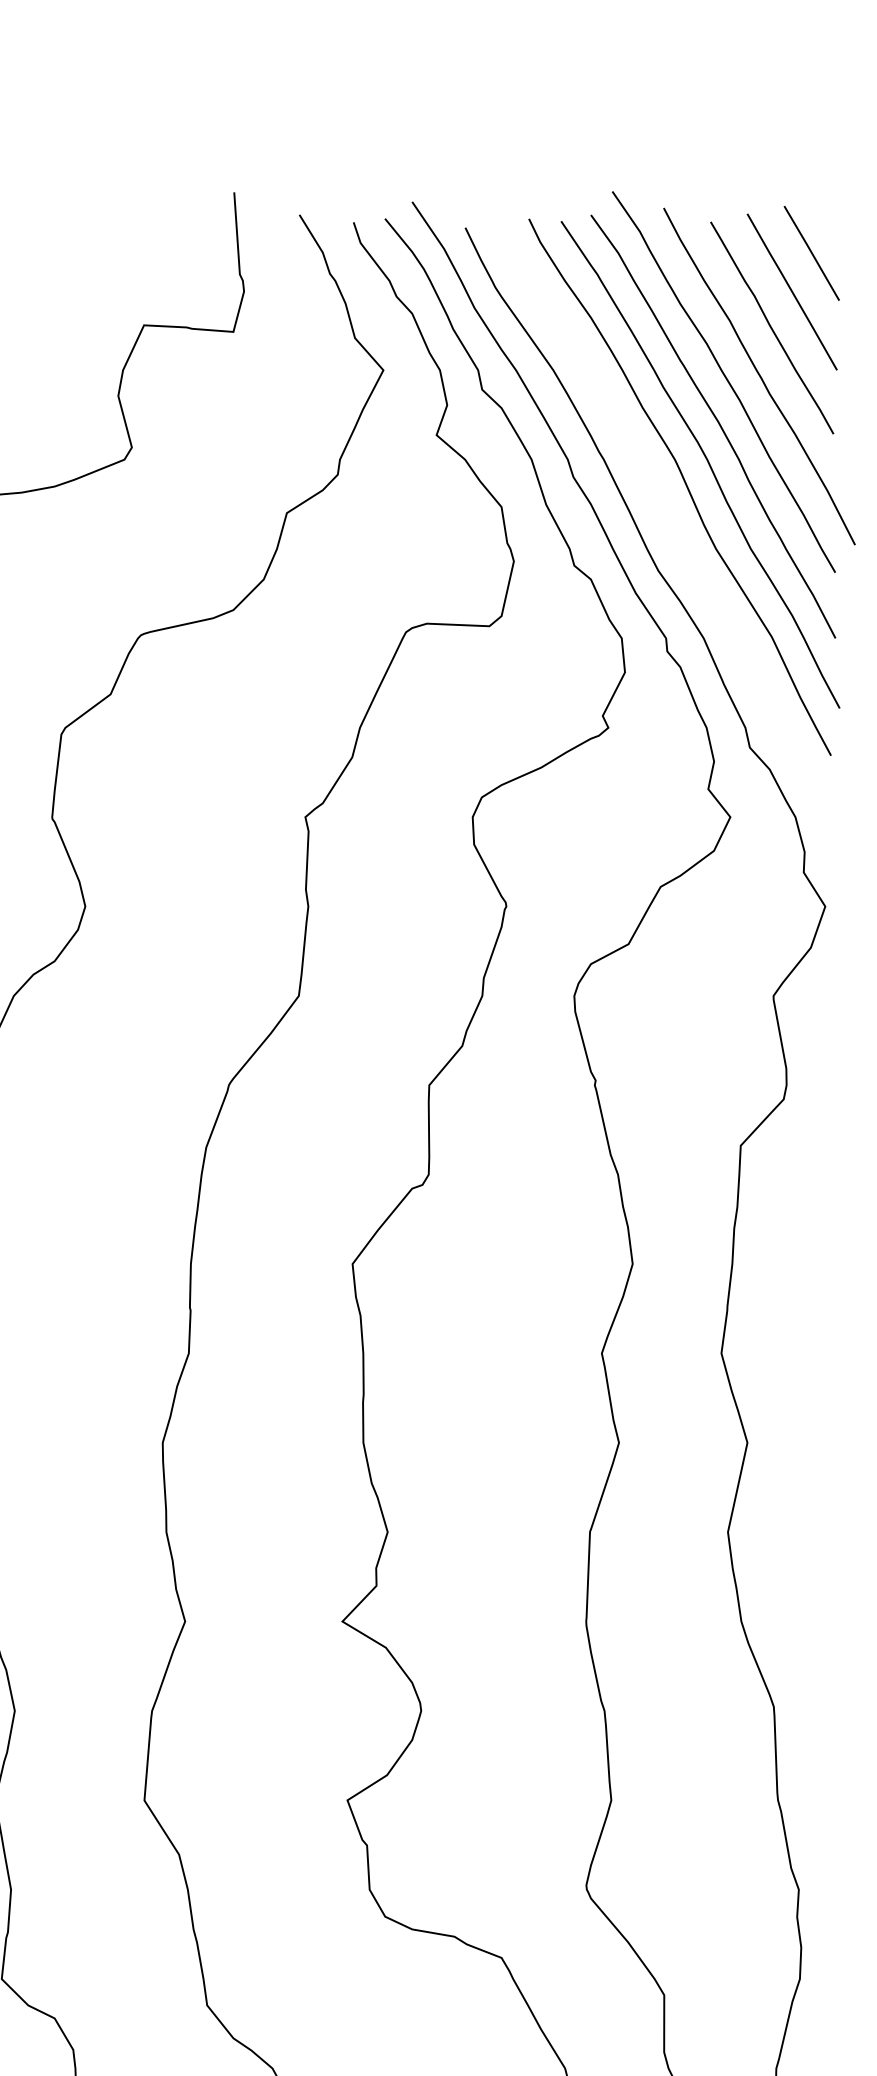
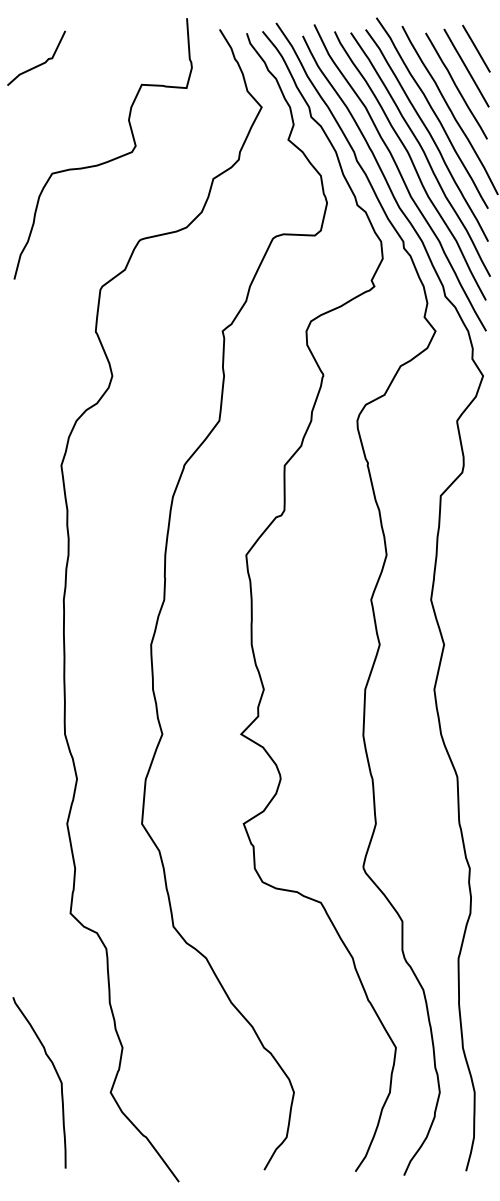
curve: (660, 508) -> (400, 176), added

